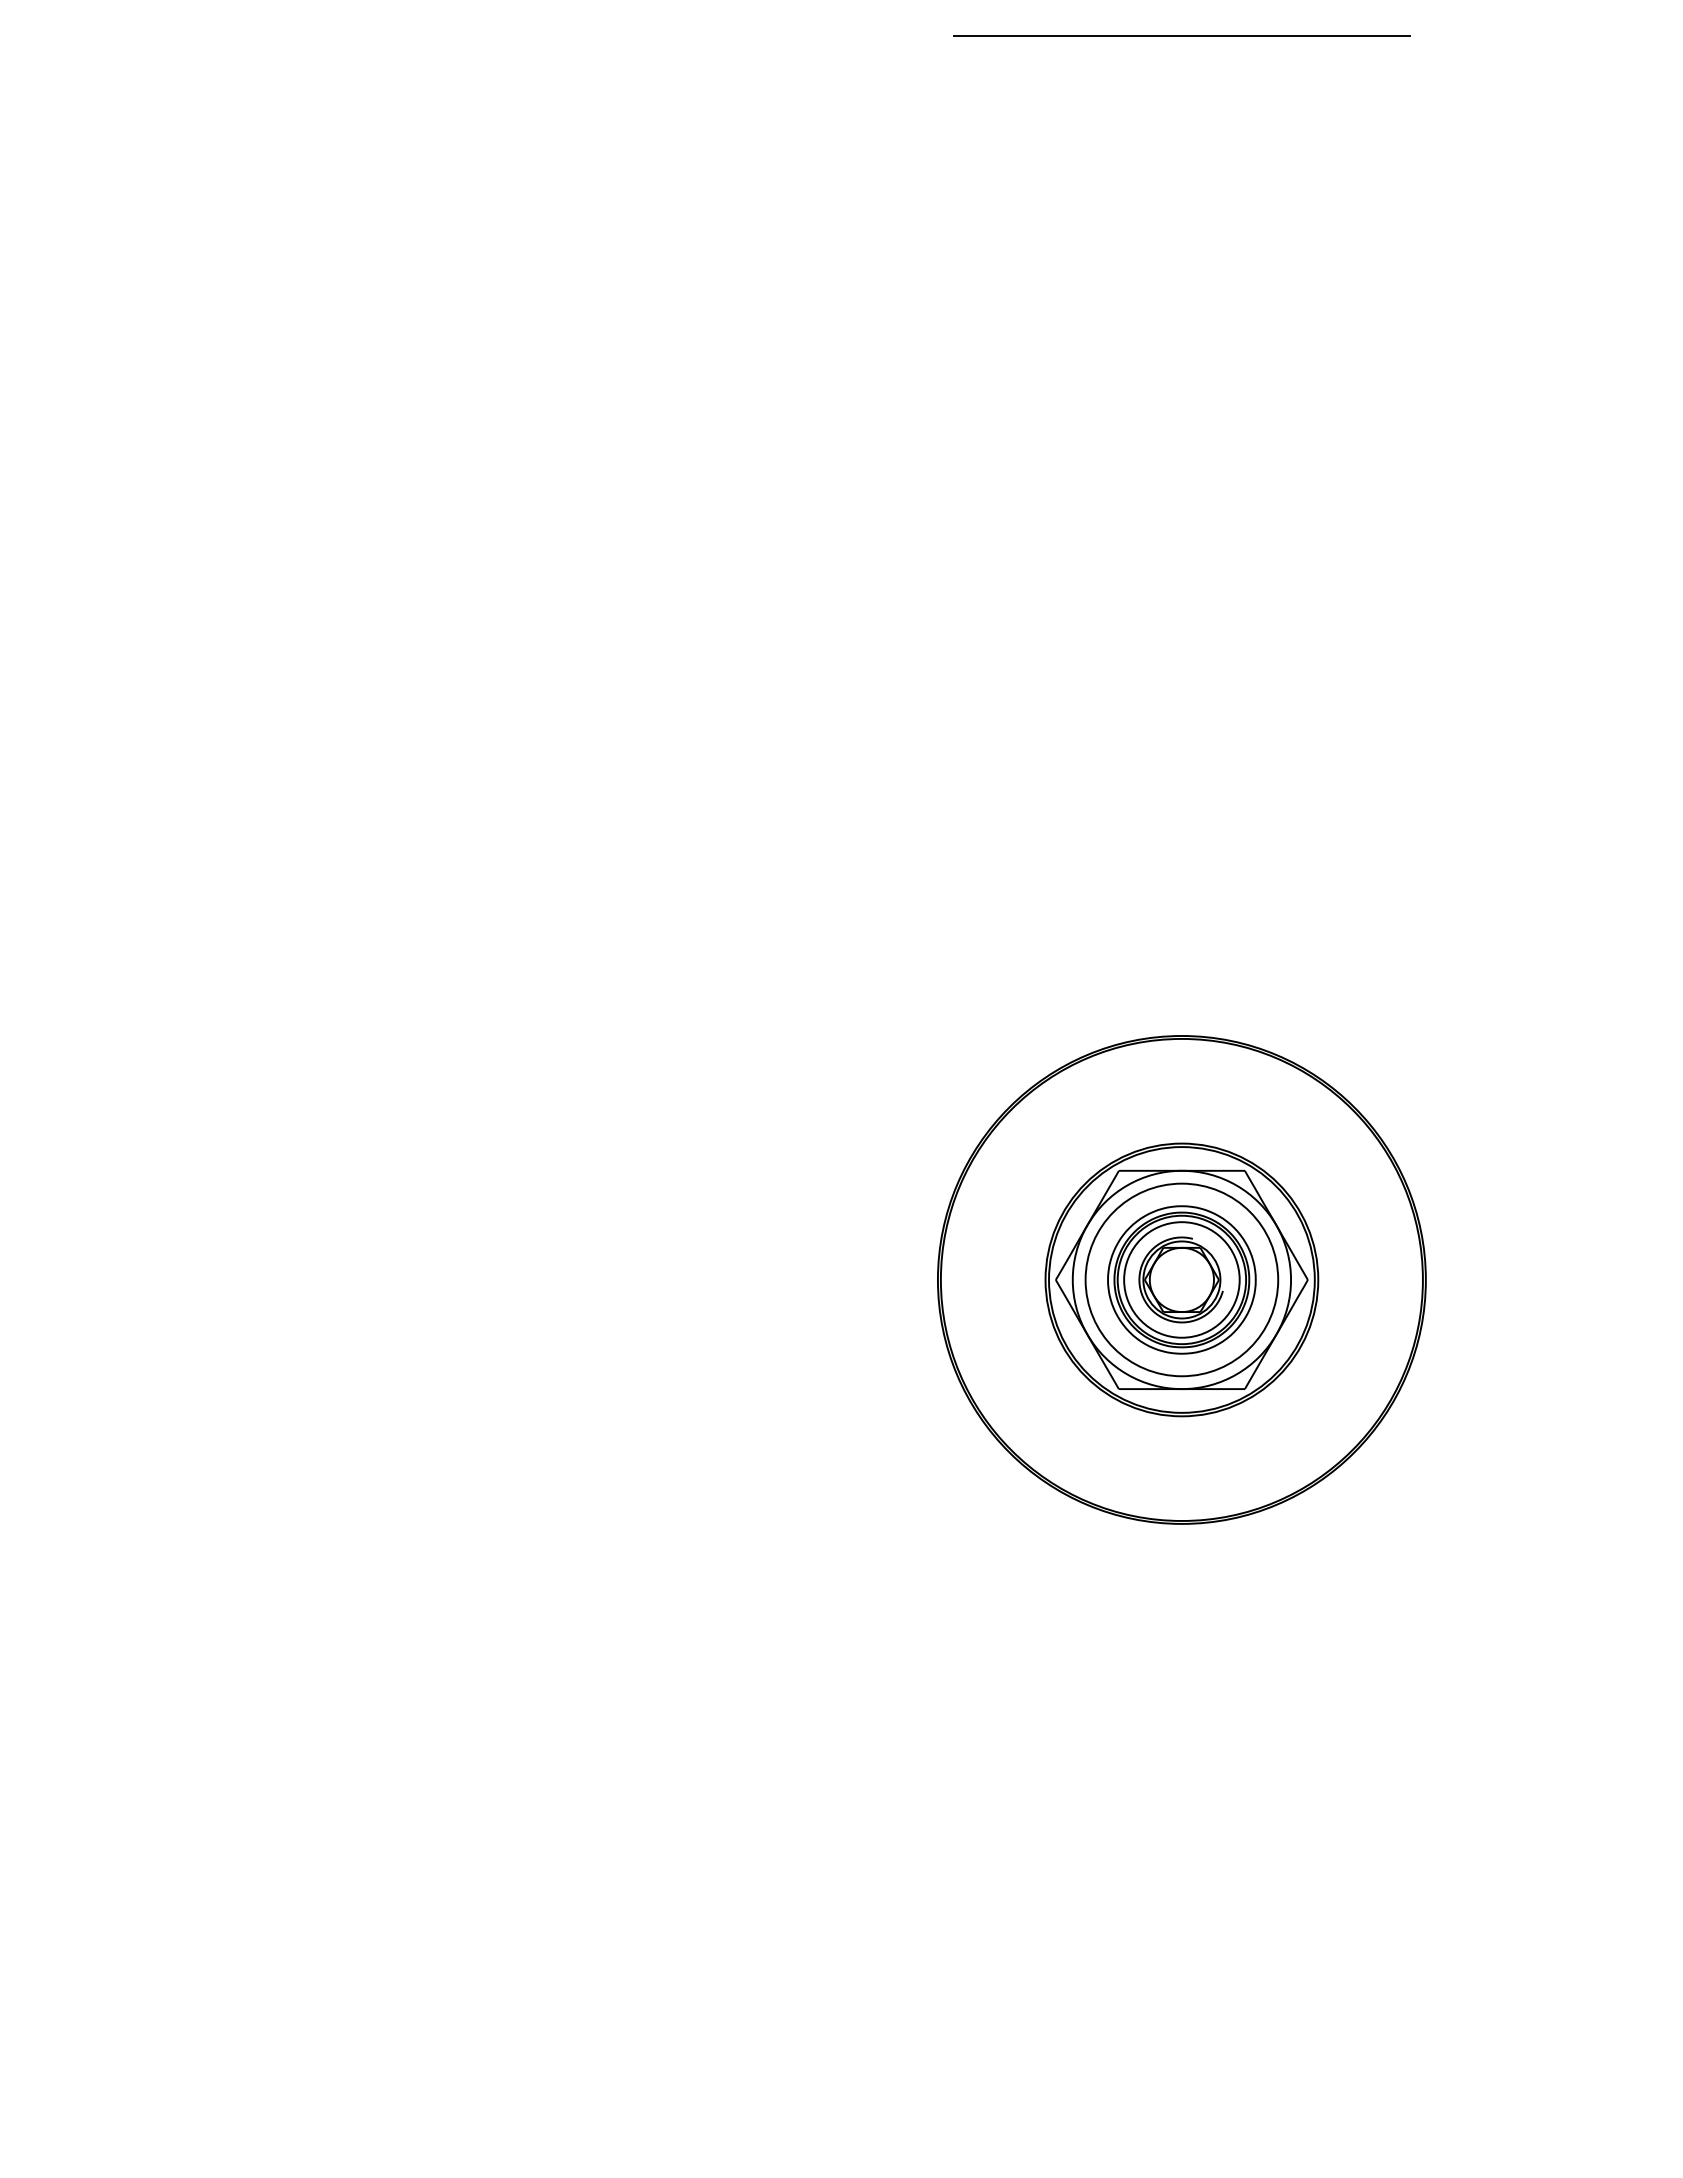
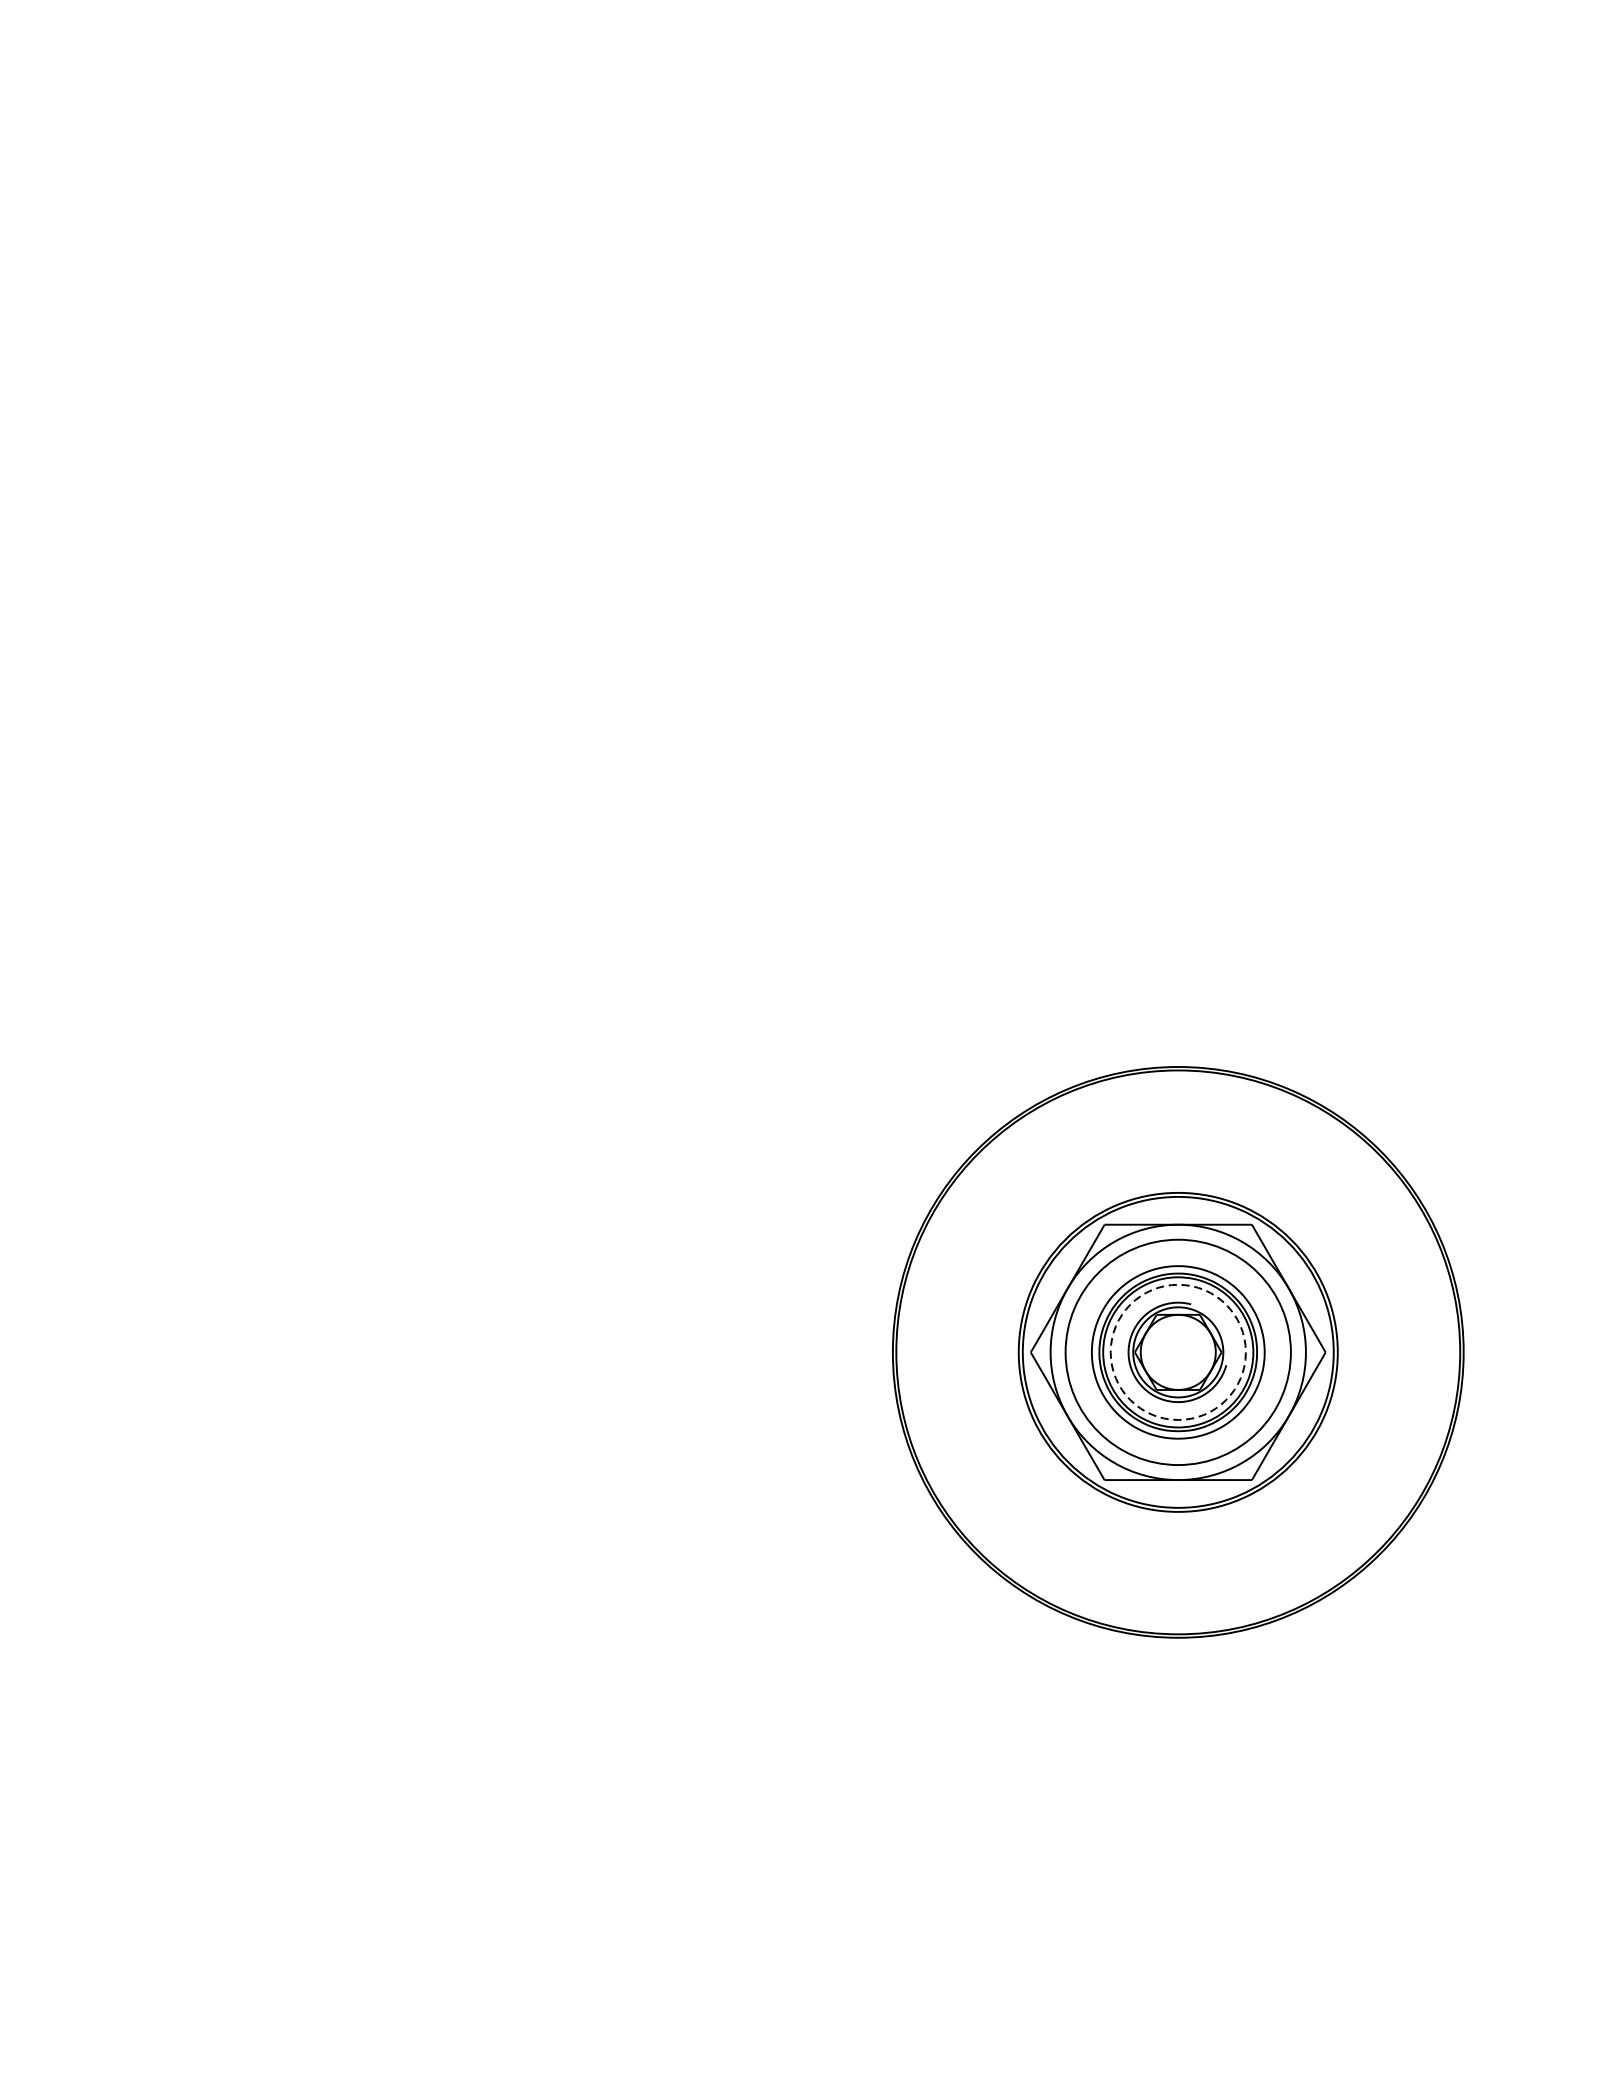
circle: (1181, 1279) -> (1177, 1351), solid -> dashed

